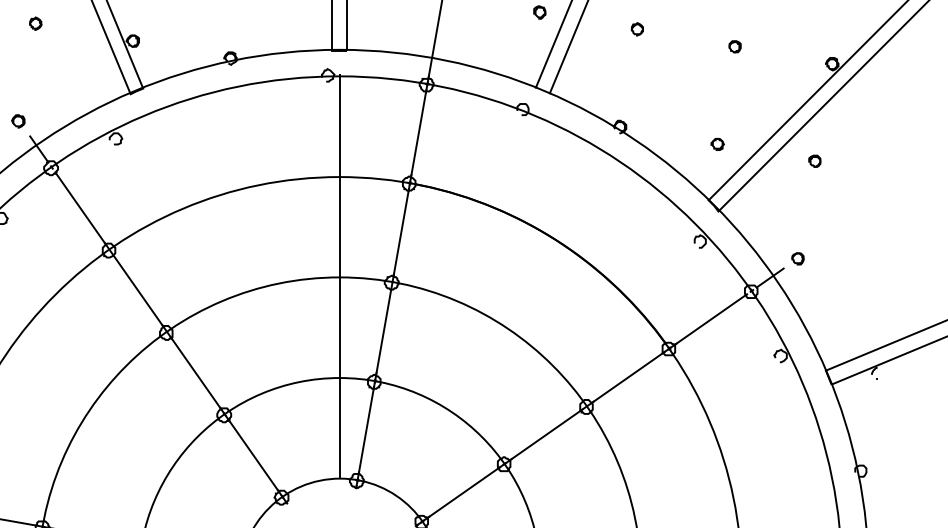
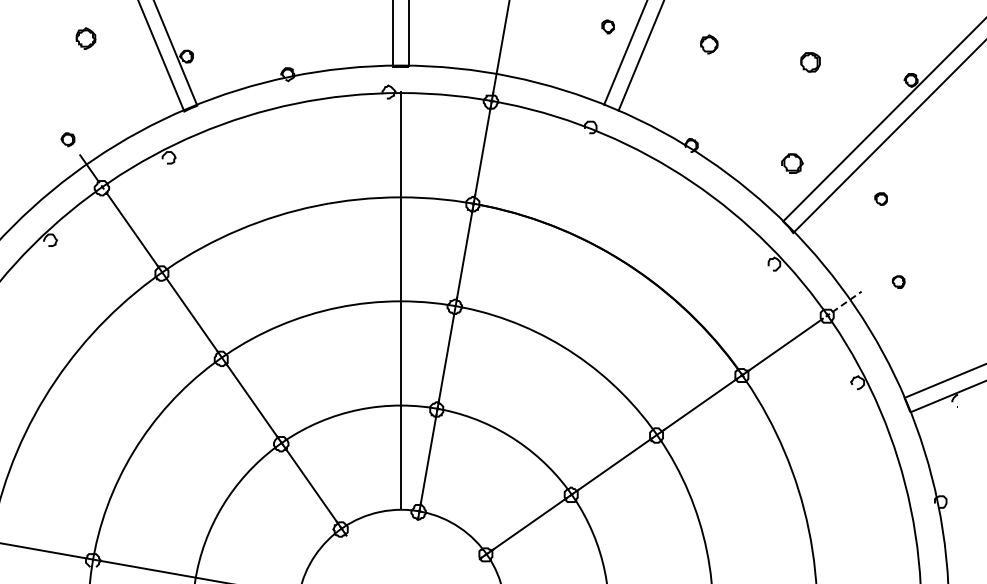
part: (35, 23) -> (85, 38), size x1.6
part: (637, 28) -> (709, 43), size x1.4
part: (735, 46) -> (810, 62), size x1.6
part: (717, 144) -> (792, 163), size x1.6
part: (814, 160) -> (880, 198), moved
part: (797, 258) -> (898, 281), moved
line: (769, 277) -> (846, 301), solid -> dashed

